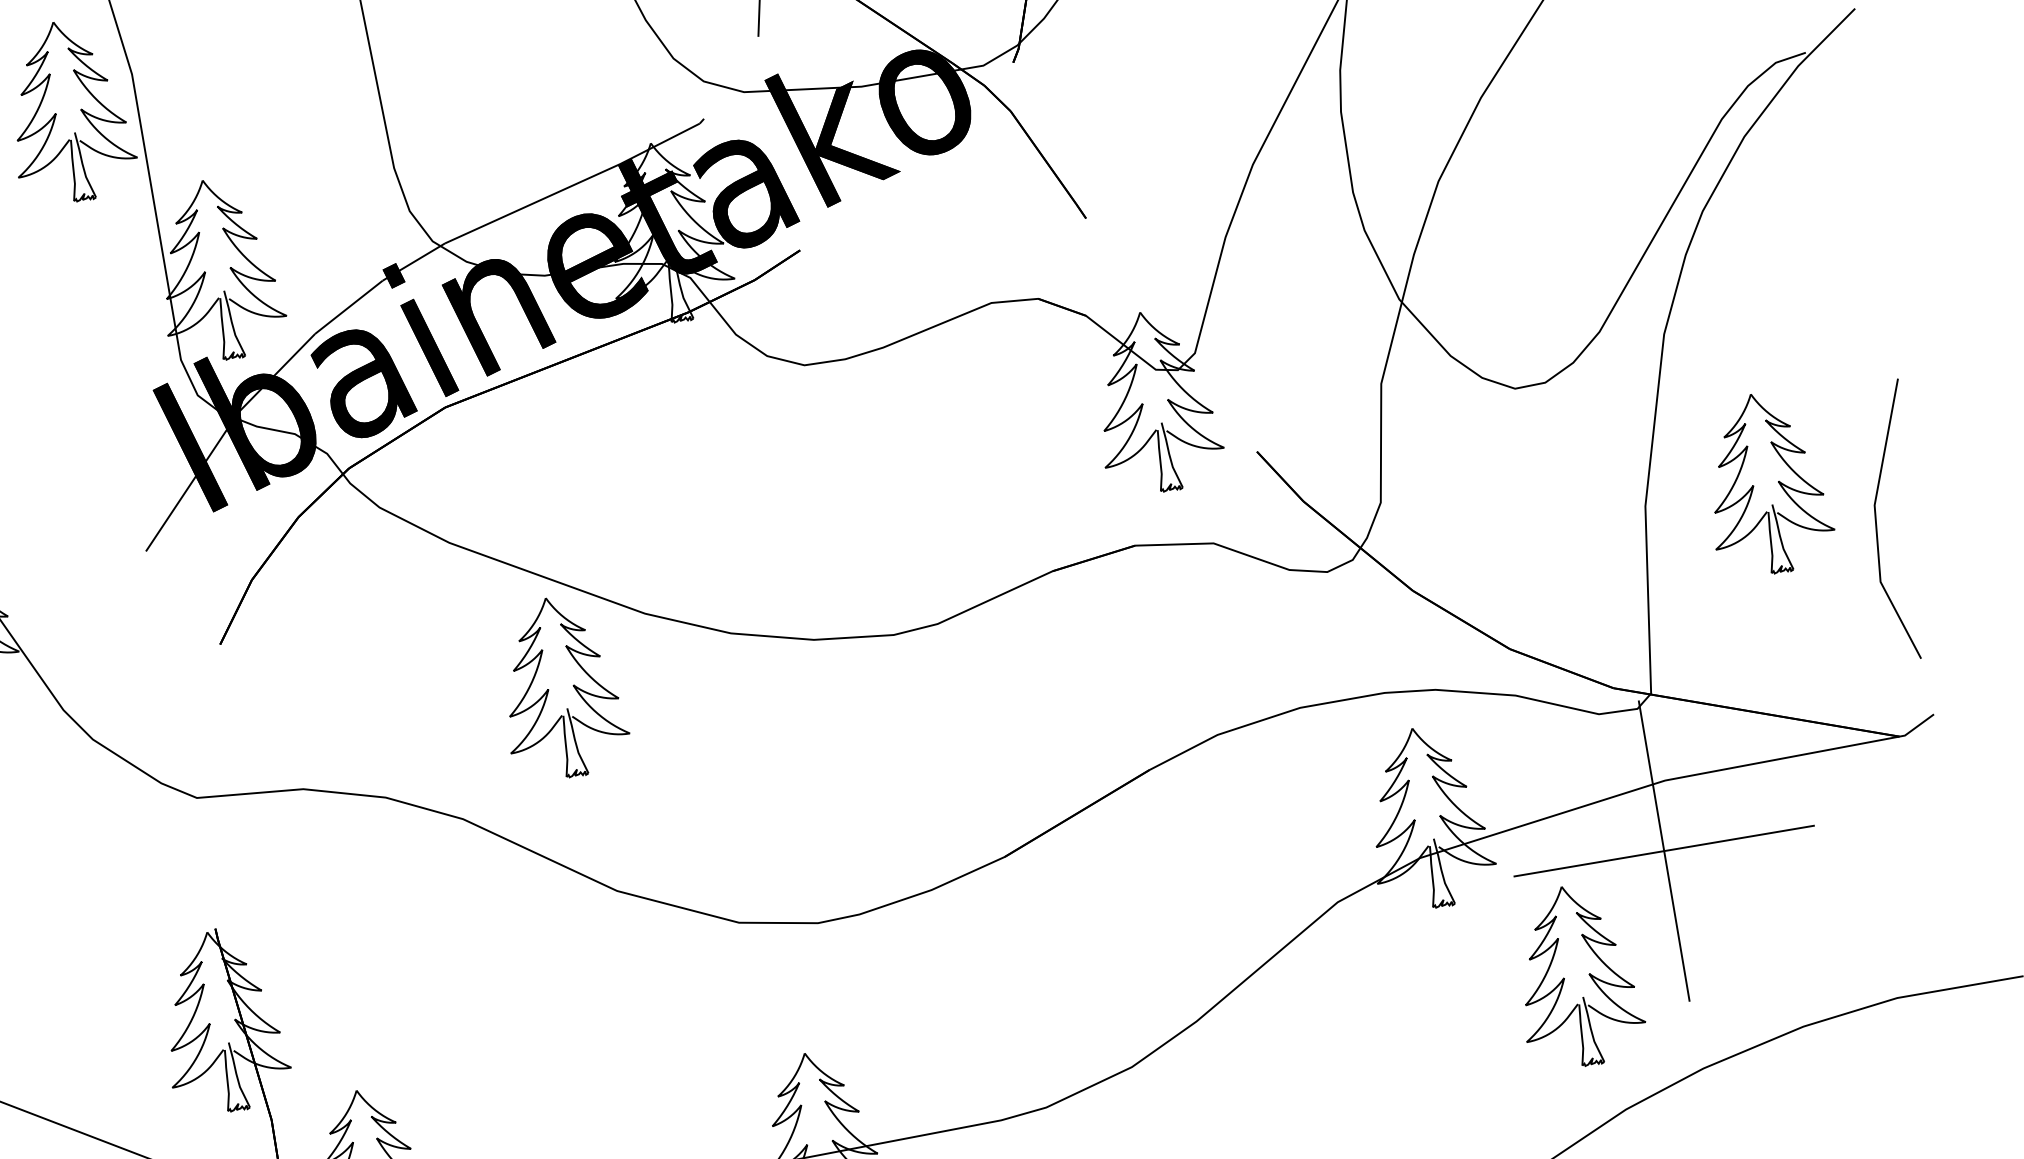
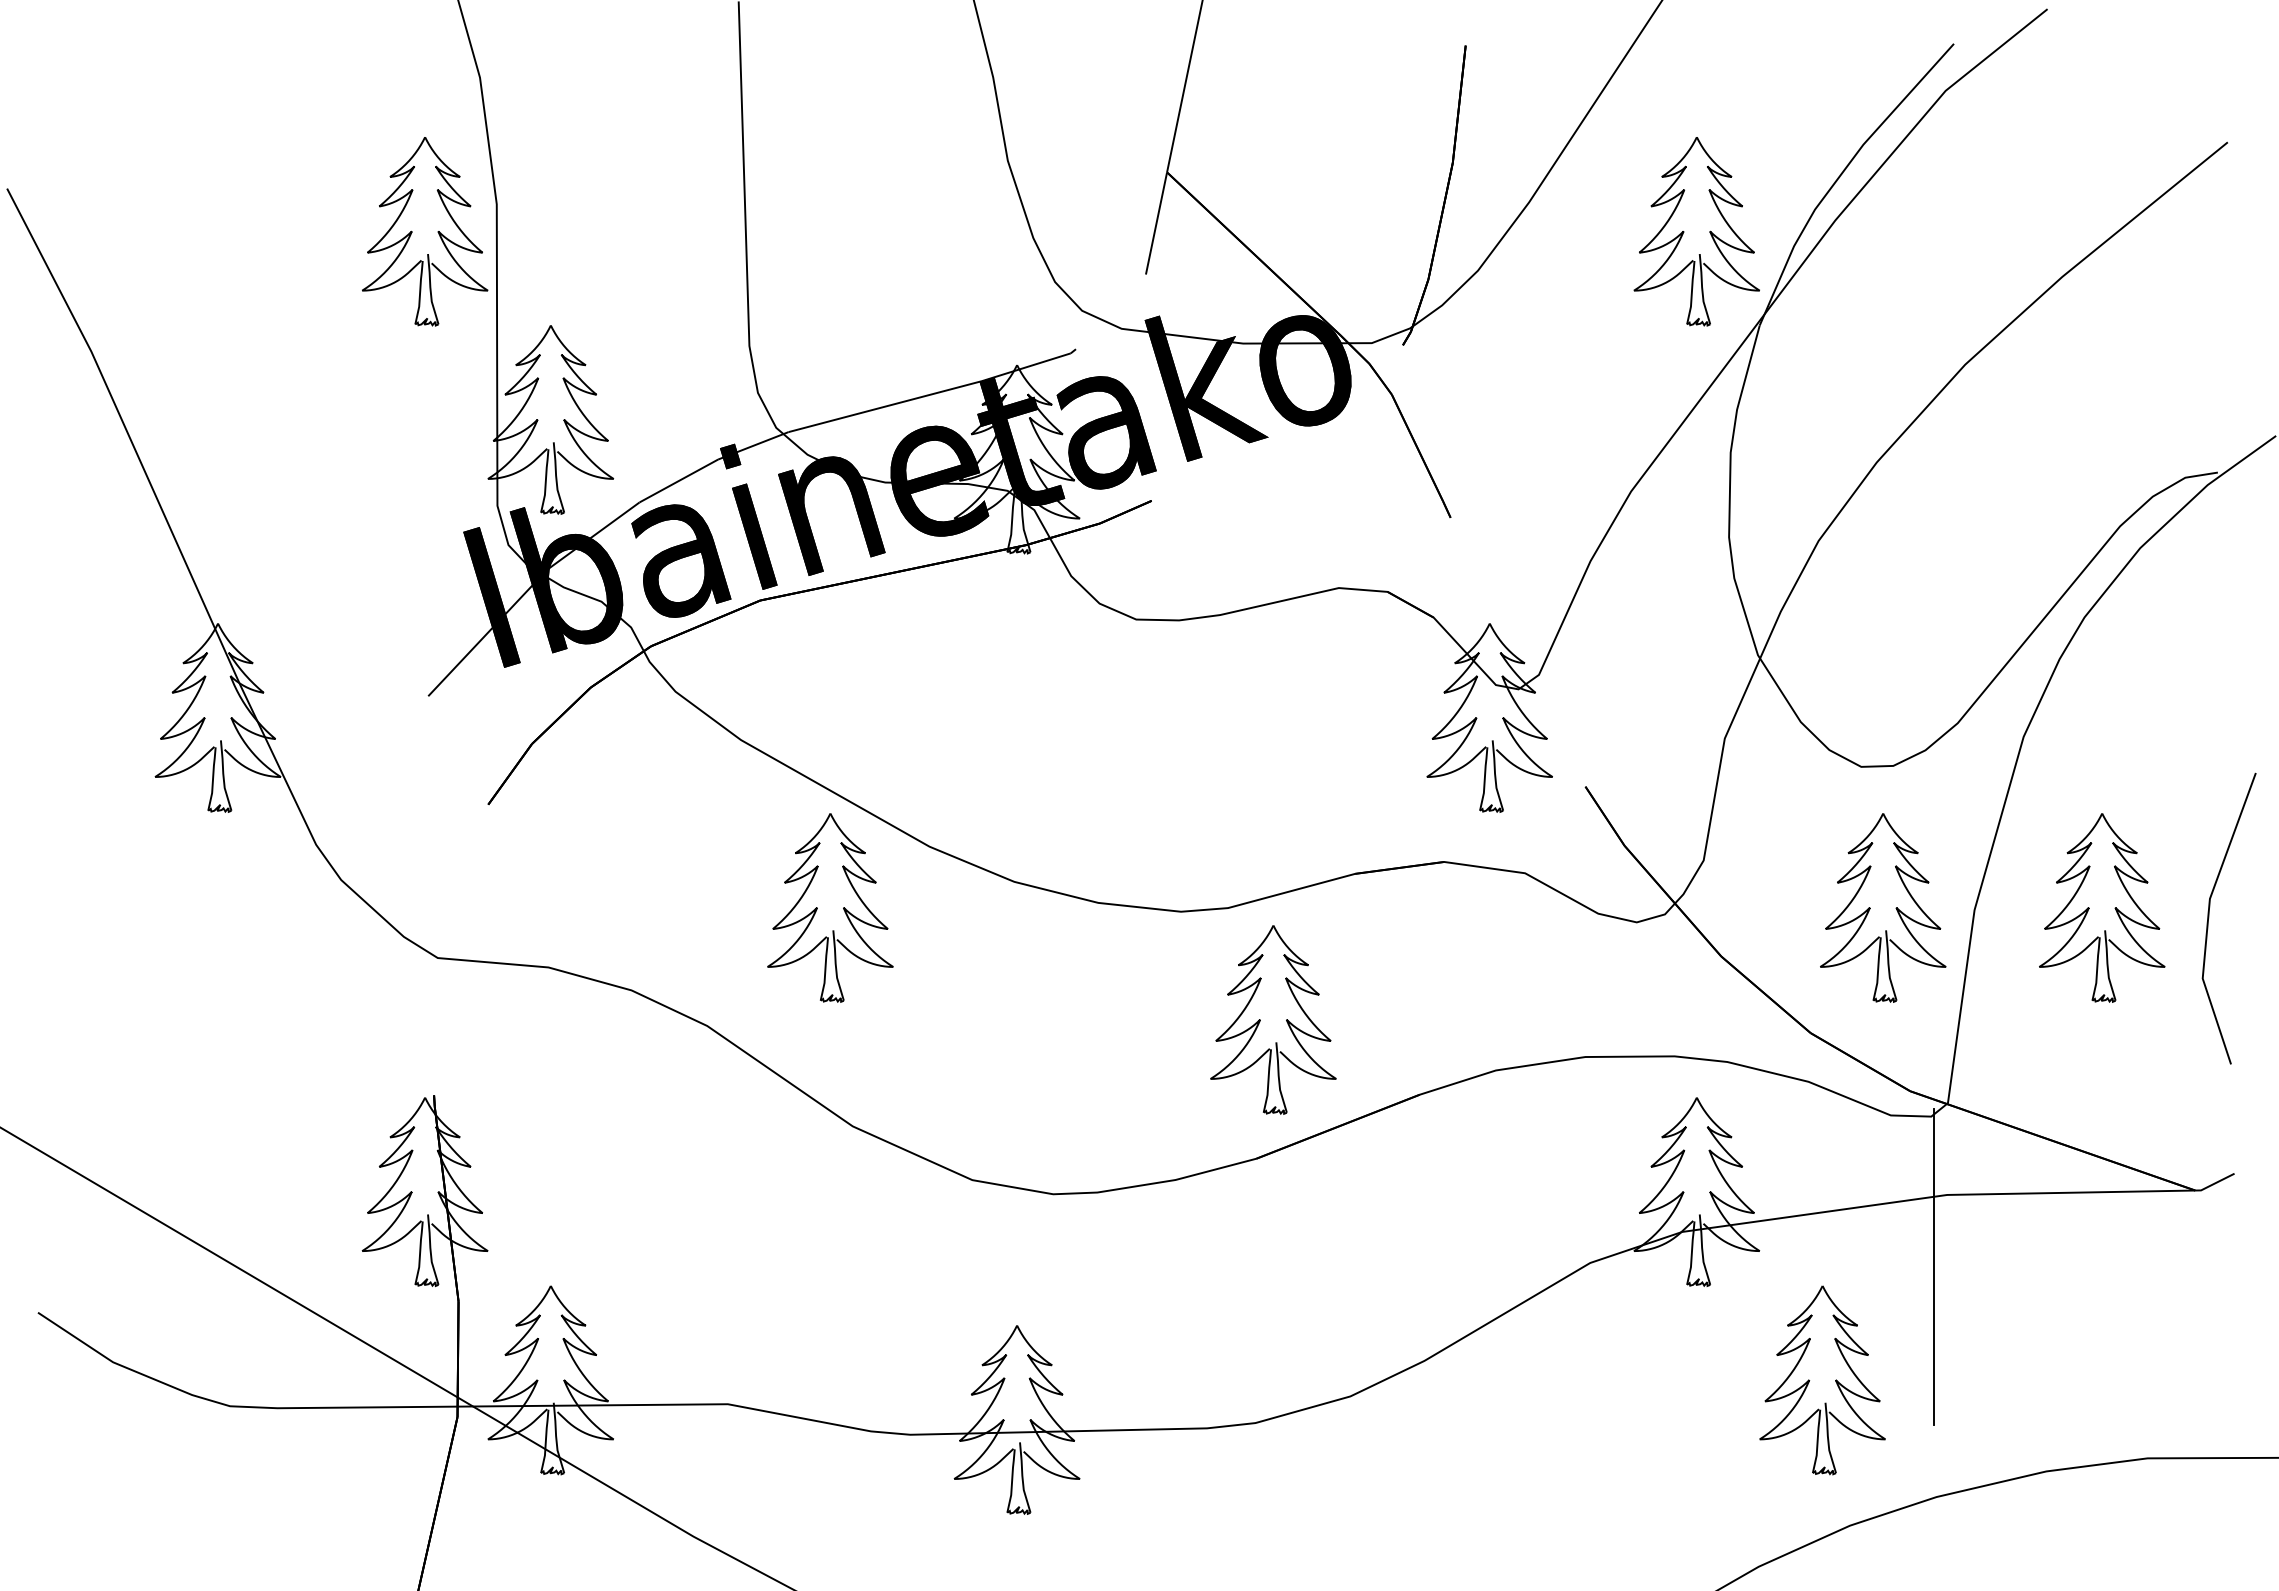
part: (1570, 517) -> (1895, 908), added
line: (1877, 523) -> (2209, 918), moved
part: (998, 722) -> (1273, 1019), added
line: (1663, 851) -> (1933, 1267), removed

